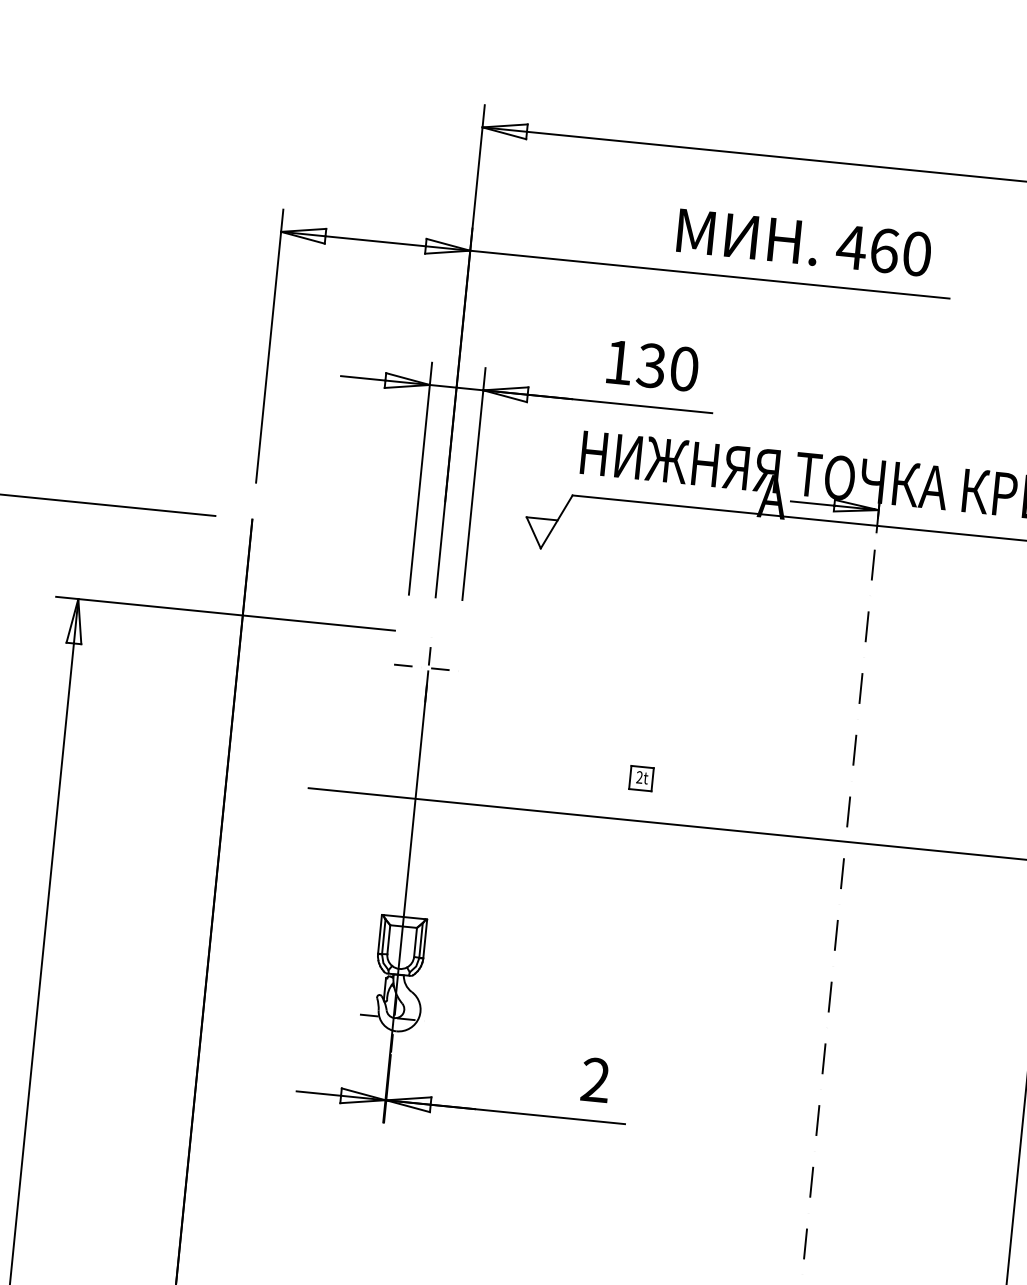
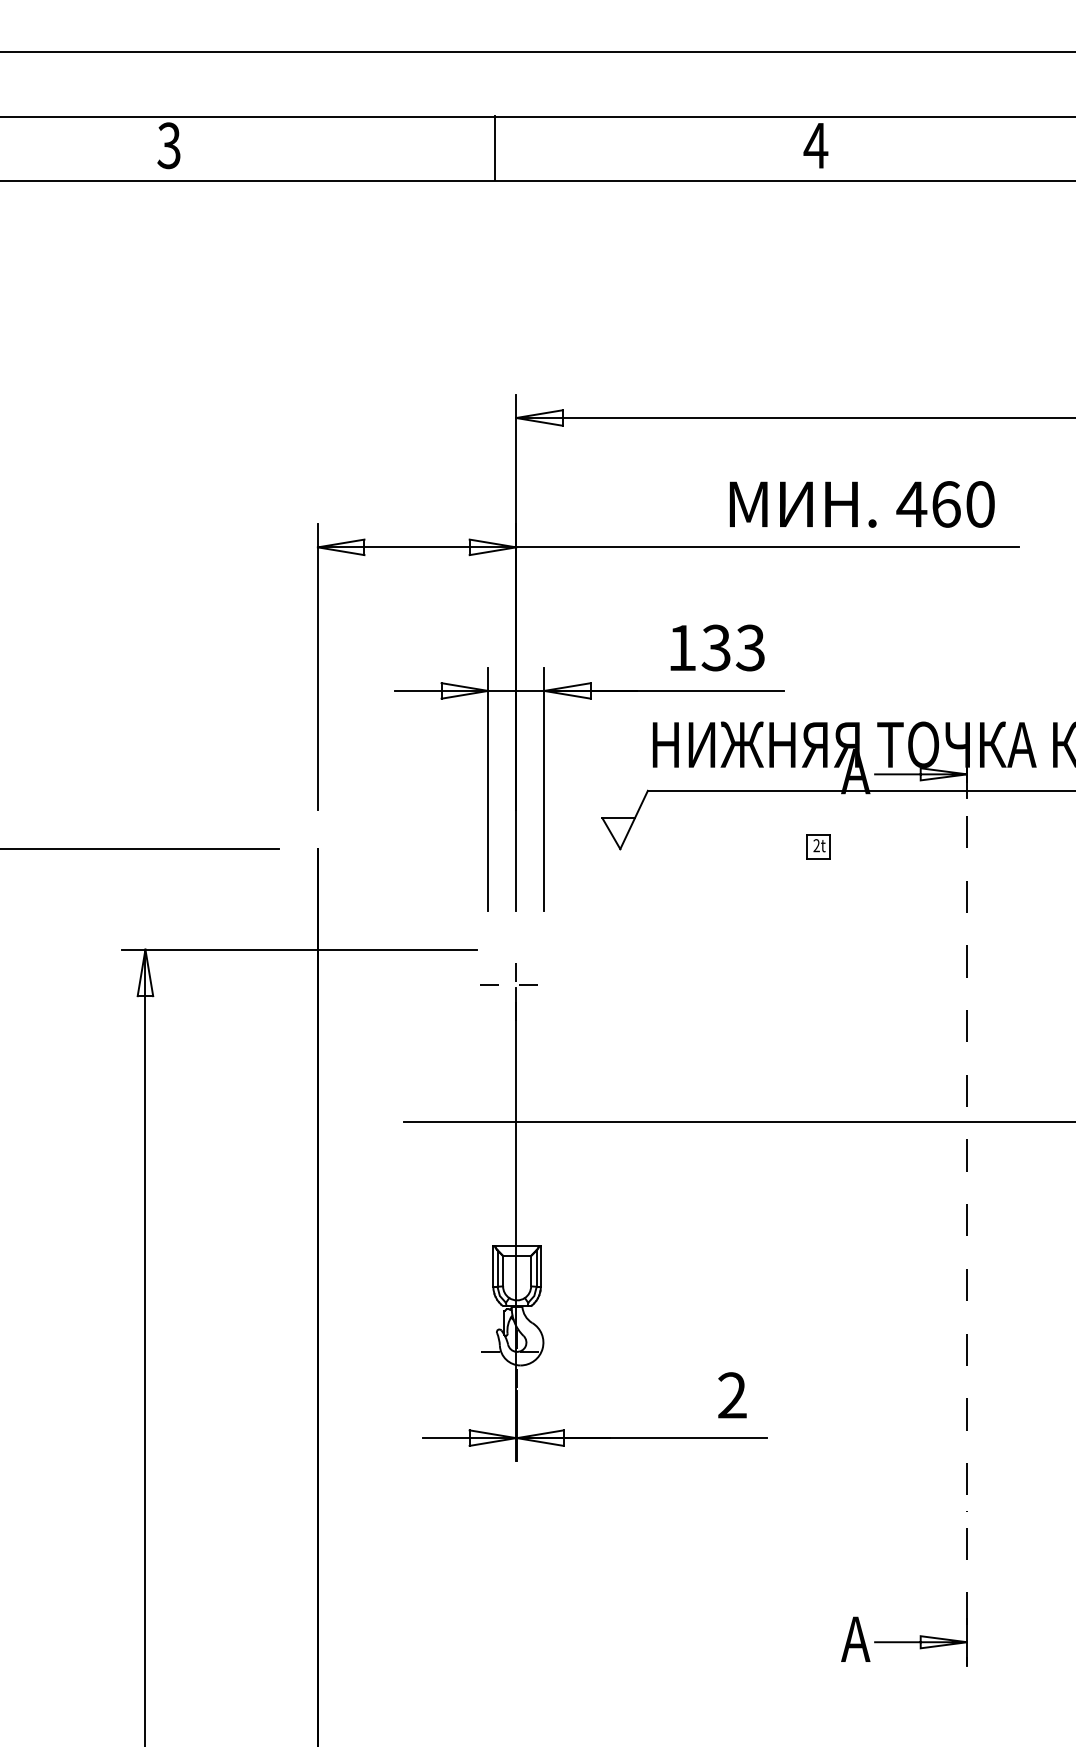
text: (684, 368) -> (750, 647), 130 -> 133
part: (641, 778) -> (818, 846), moved

